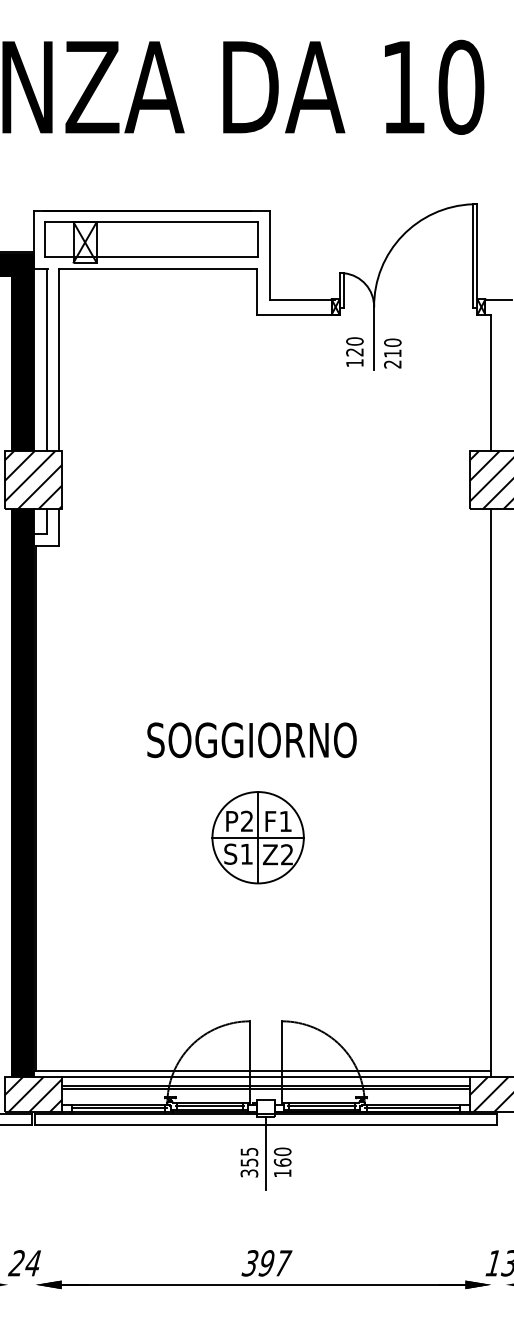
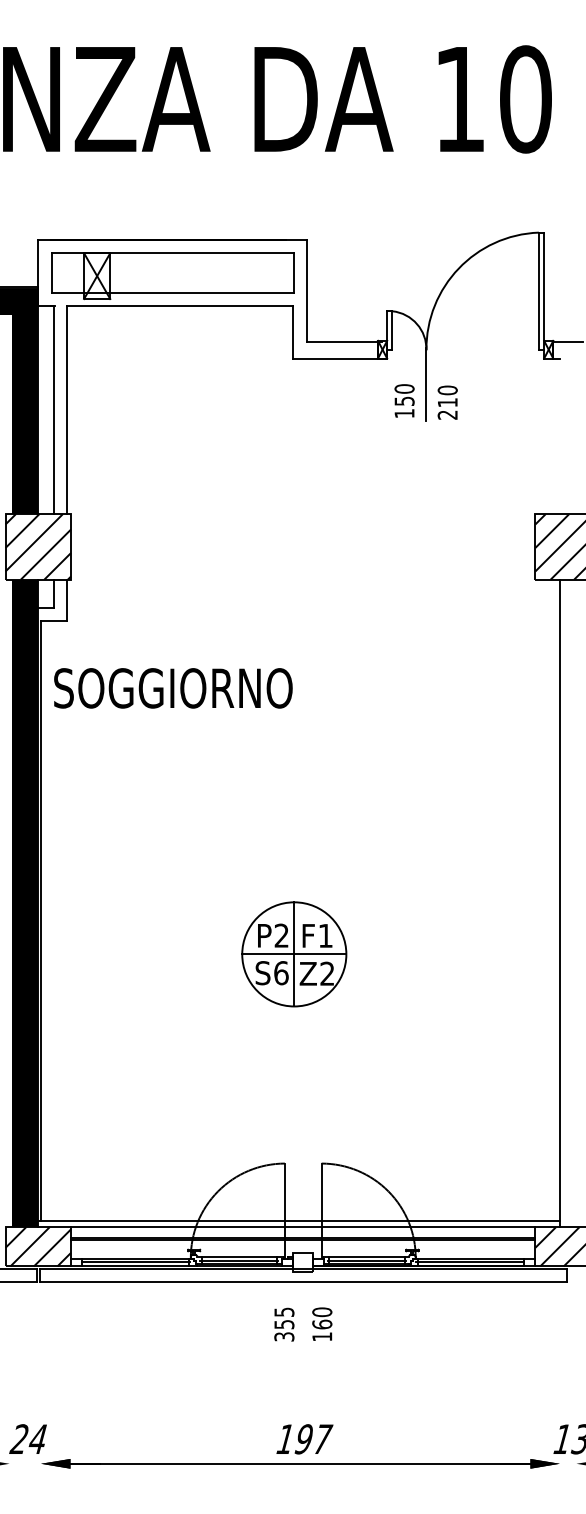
text: (354, 352) -> (404, 401), 120 -> 150
line: (491, 382) -> (560, 435), removed
text: (251, 740) -> (172, 688), moved
text: (246, 853) -> (281, 972), S1 -> S6
line: (265, 1153) -> (302, 1314), removed
text: (249, 1263) -> (284, 1439), 397 -> 197

